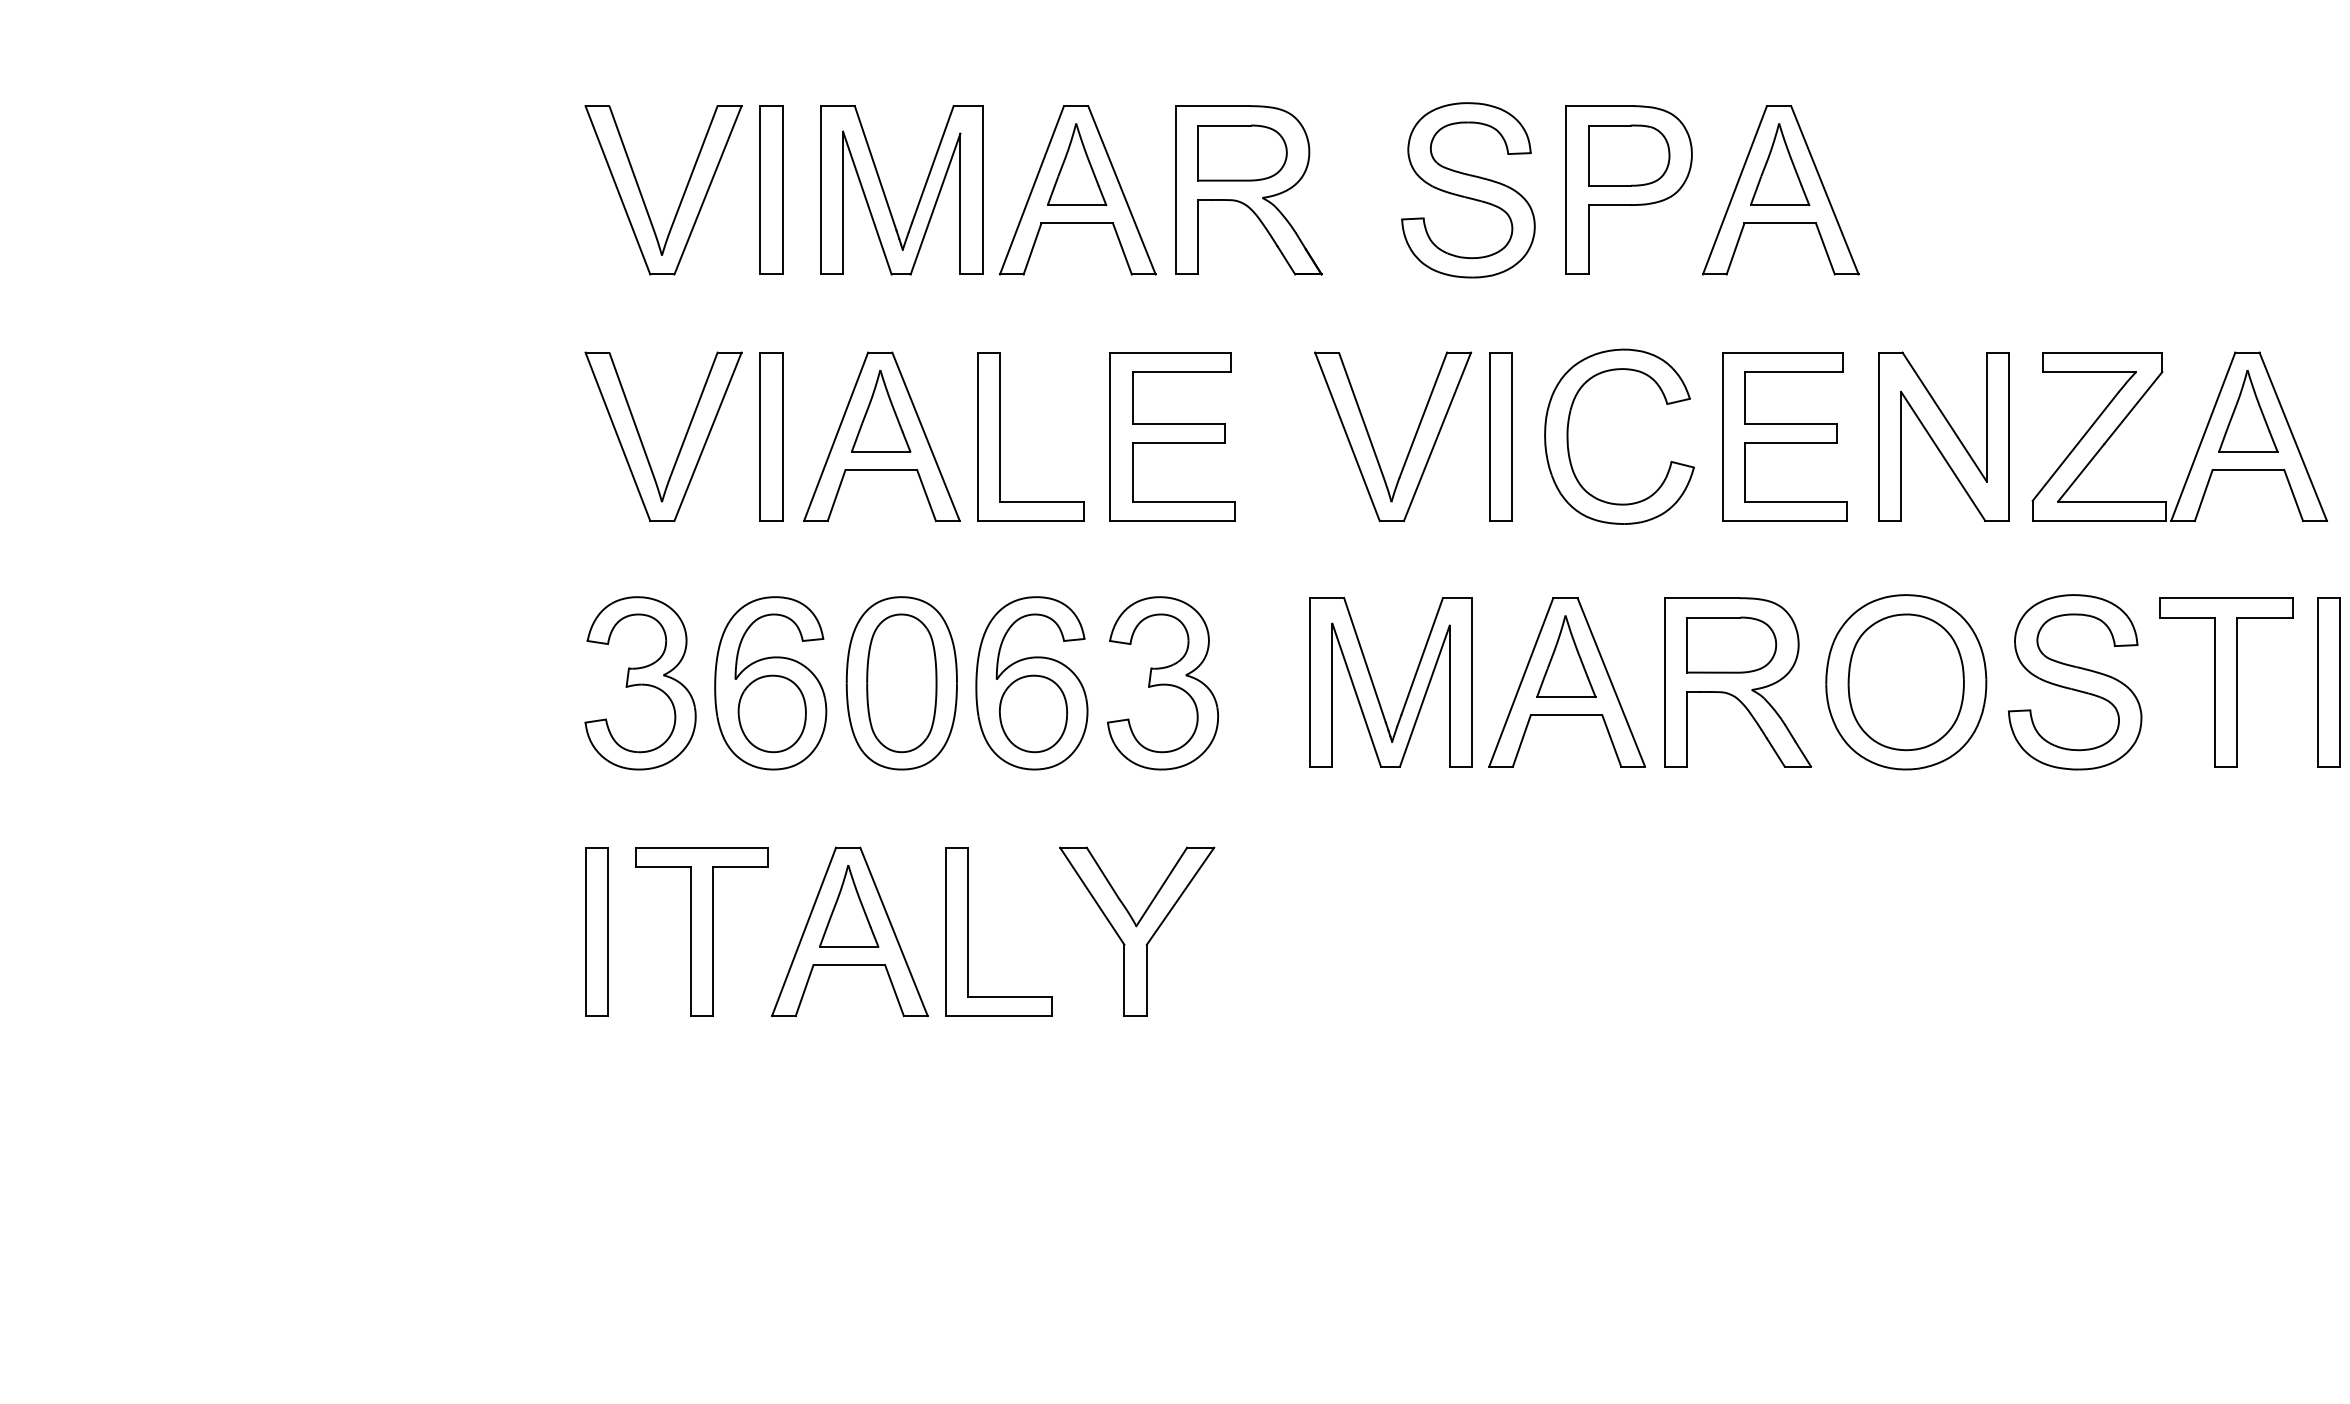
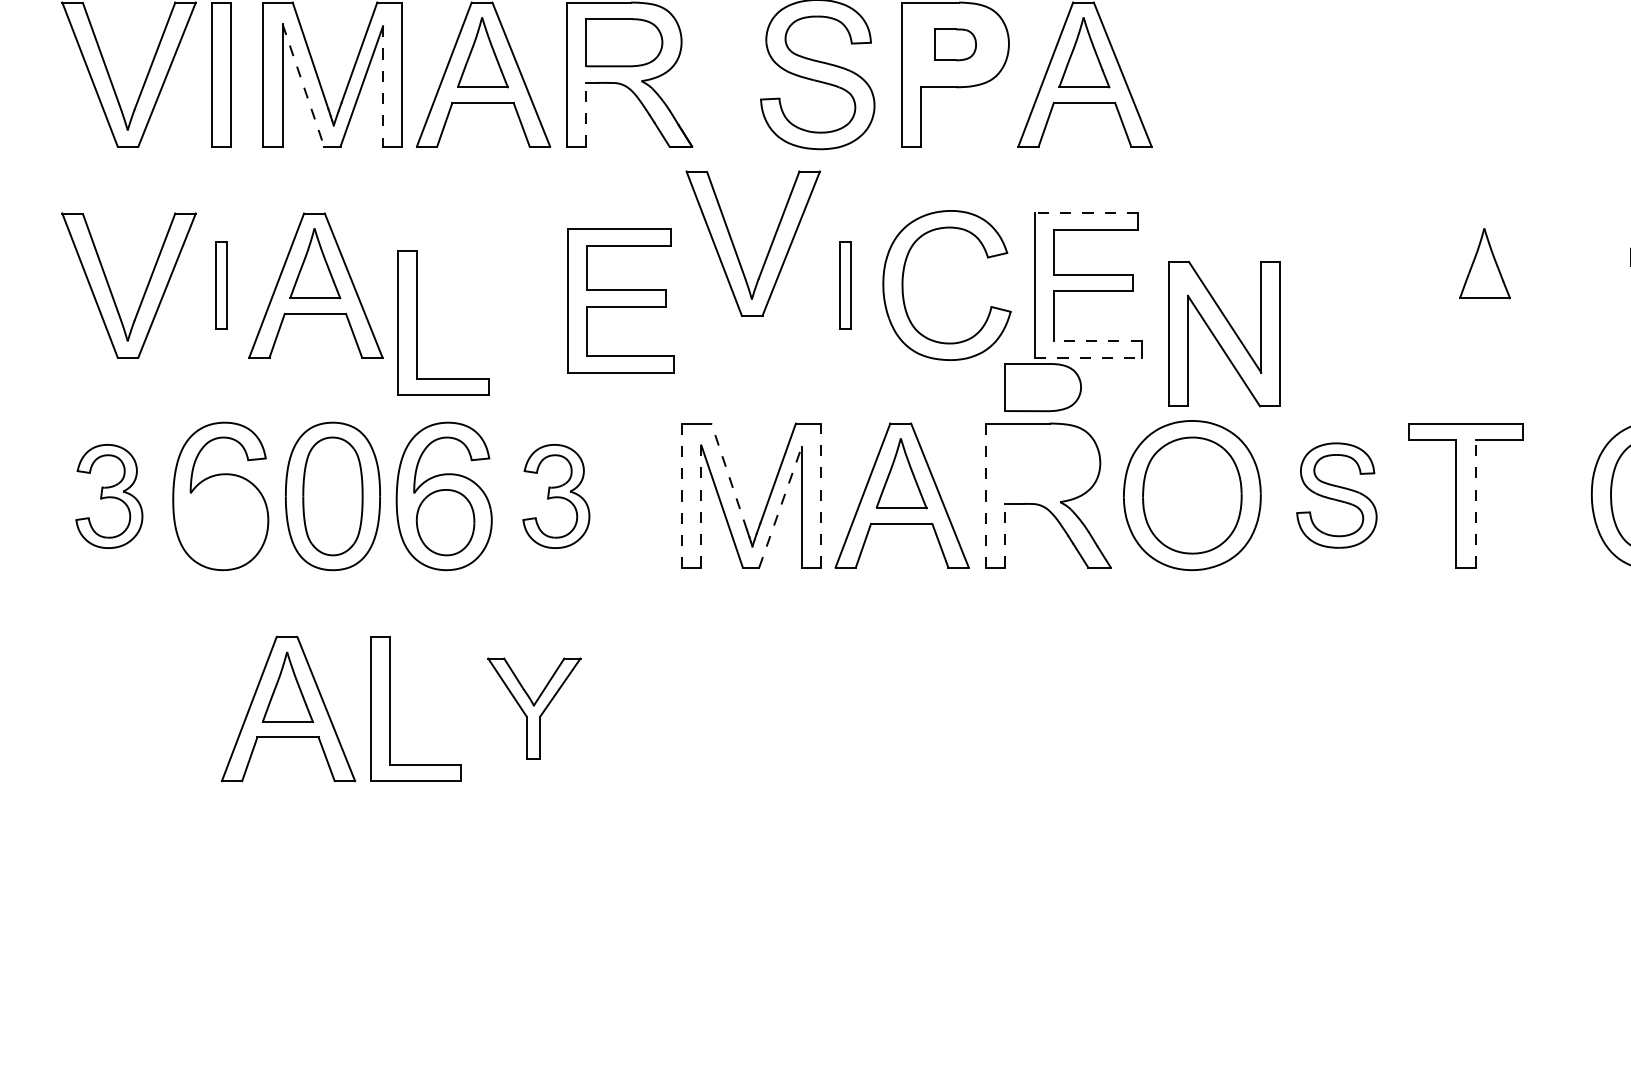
part: (1629, 155) -> (955, 44), size x0.6
line: (867, 203) -> (303, 85), solid -> dashed
line: (960, 204) -> (383, 86), solid -> dashed
line: (1198, 236) -> (586, 114), solid -> dashed
line: (1782, 352) -> (1086, 213), solid -> dashed
part: (771, 436) -> (221, 285), size x0.6
part: (1000, 436) -> (417, 322), moved
part: (1172, 436) -> (621, 300), moved
part: (1500, 436) -> (845, 285), size x0.6
part: (1943, 436) -> (1224, 334), moved
part: (2199, 443) -> (1443, 291), removed
part: (1410, 445) -> (768, 251), moved
line: (1795, 501) -> (1097, 340), solid -> dashed
line: (1785, 521) -> (1089, 357), solid -> dashed
part: (1731, 644) -> (1042, 387), moved
line: (1365, 660) -> (729, 476), solid -> dashed
line: (1472, 681) -> (821, 494), solid -> dashed
line: (1309, 682) -> (681, 495), solid -> dashed
line: (1665, 682) -> (986, 495), solid -> dashed
part: (2075, 682) -> (1337, 495), size x0.7
part: (2328, 682) -> (1553, 495), removed
part: (640, 683) -> (109, 496), size x0.7
part: (1162, 683) -> (555, 496), size x0.7
line: (2237, 691) -> (1475, 503), solid -> dashed
line: (1332, 694) -> (701, 505), solid -> dashed
line: (1424, 696) -> (780, 507), solid -> dashed
part: (771, 713) -> (221, 522), removed
line: (1687, 728) -> (1005, 535), solid -> dashed
part: (596, 931) -> (71, 708), removed
part: (701, 931) -> (161, 708), removed
part: (1137, 931) -> (534, 708), size x0.7

